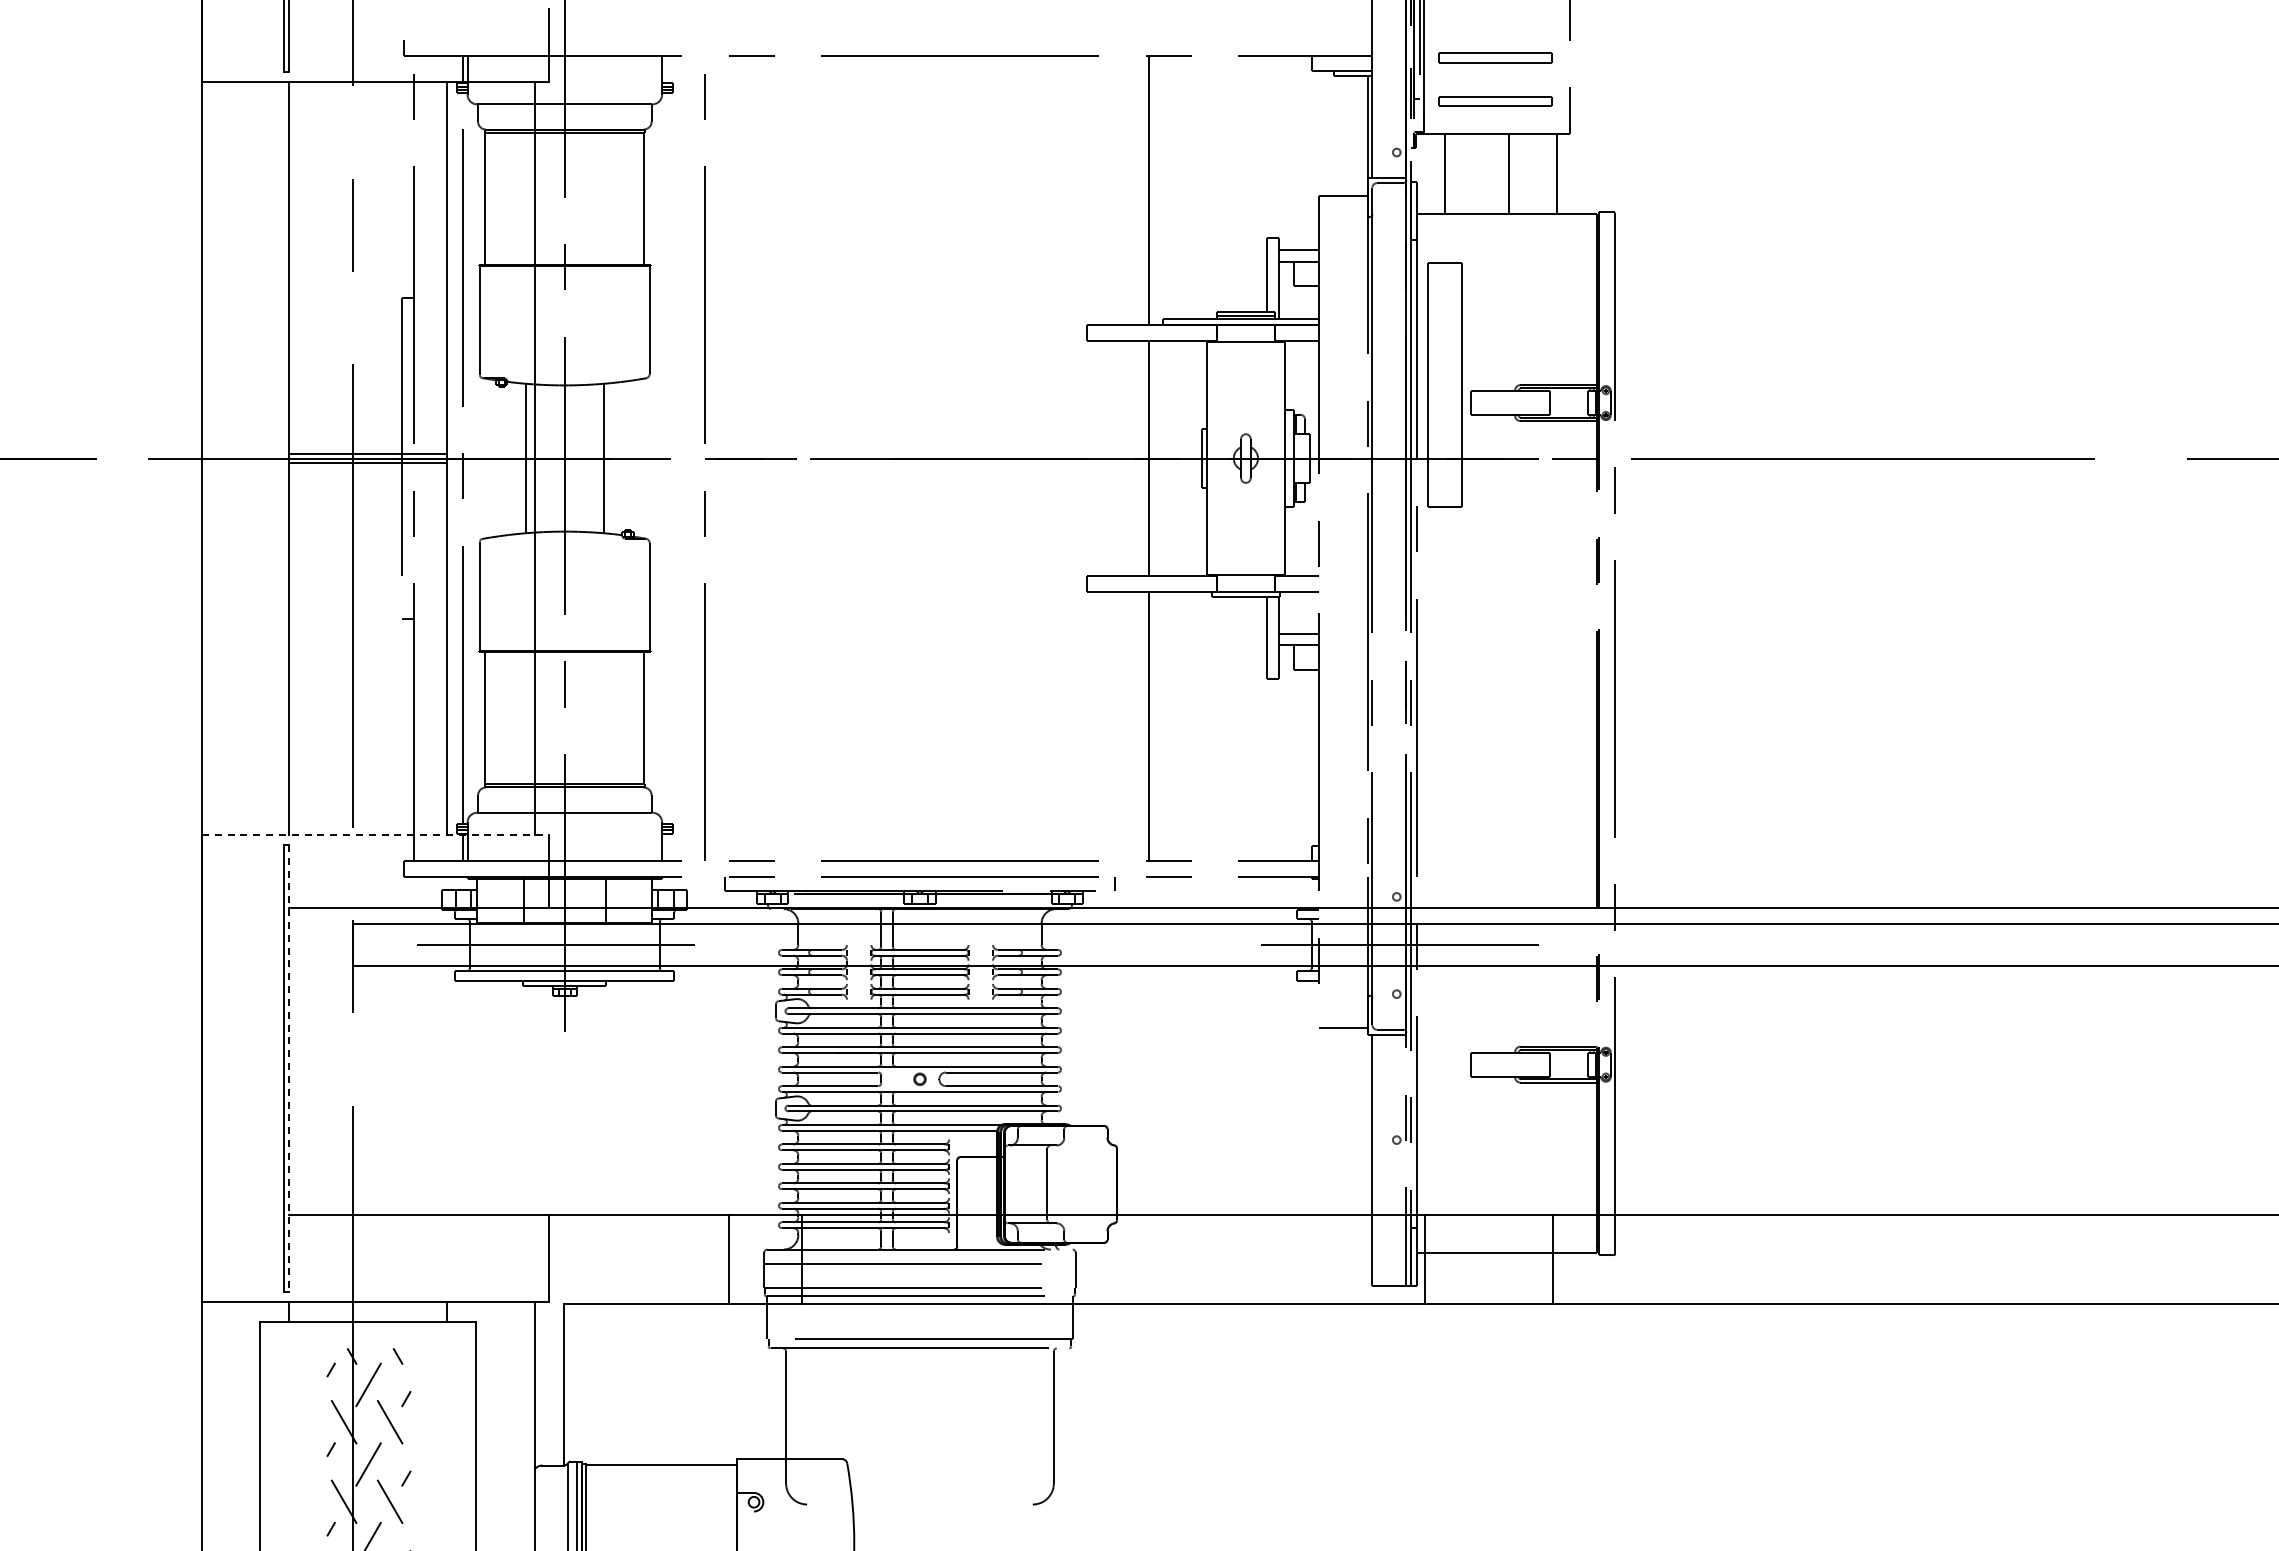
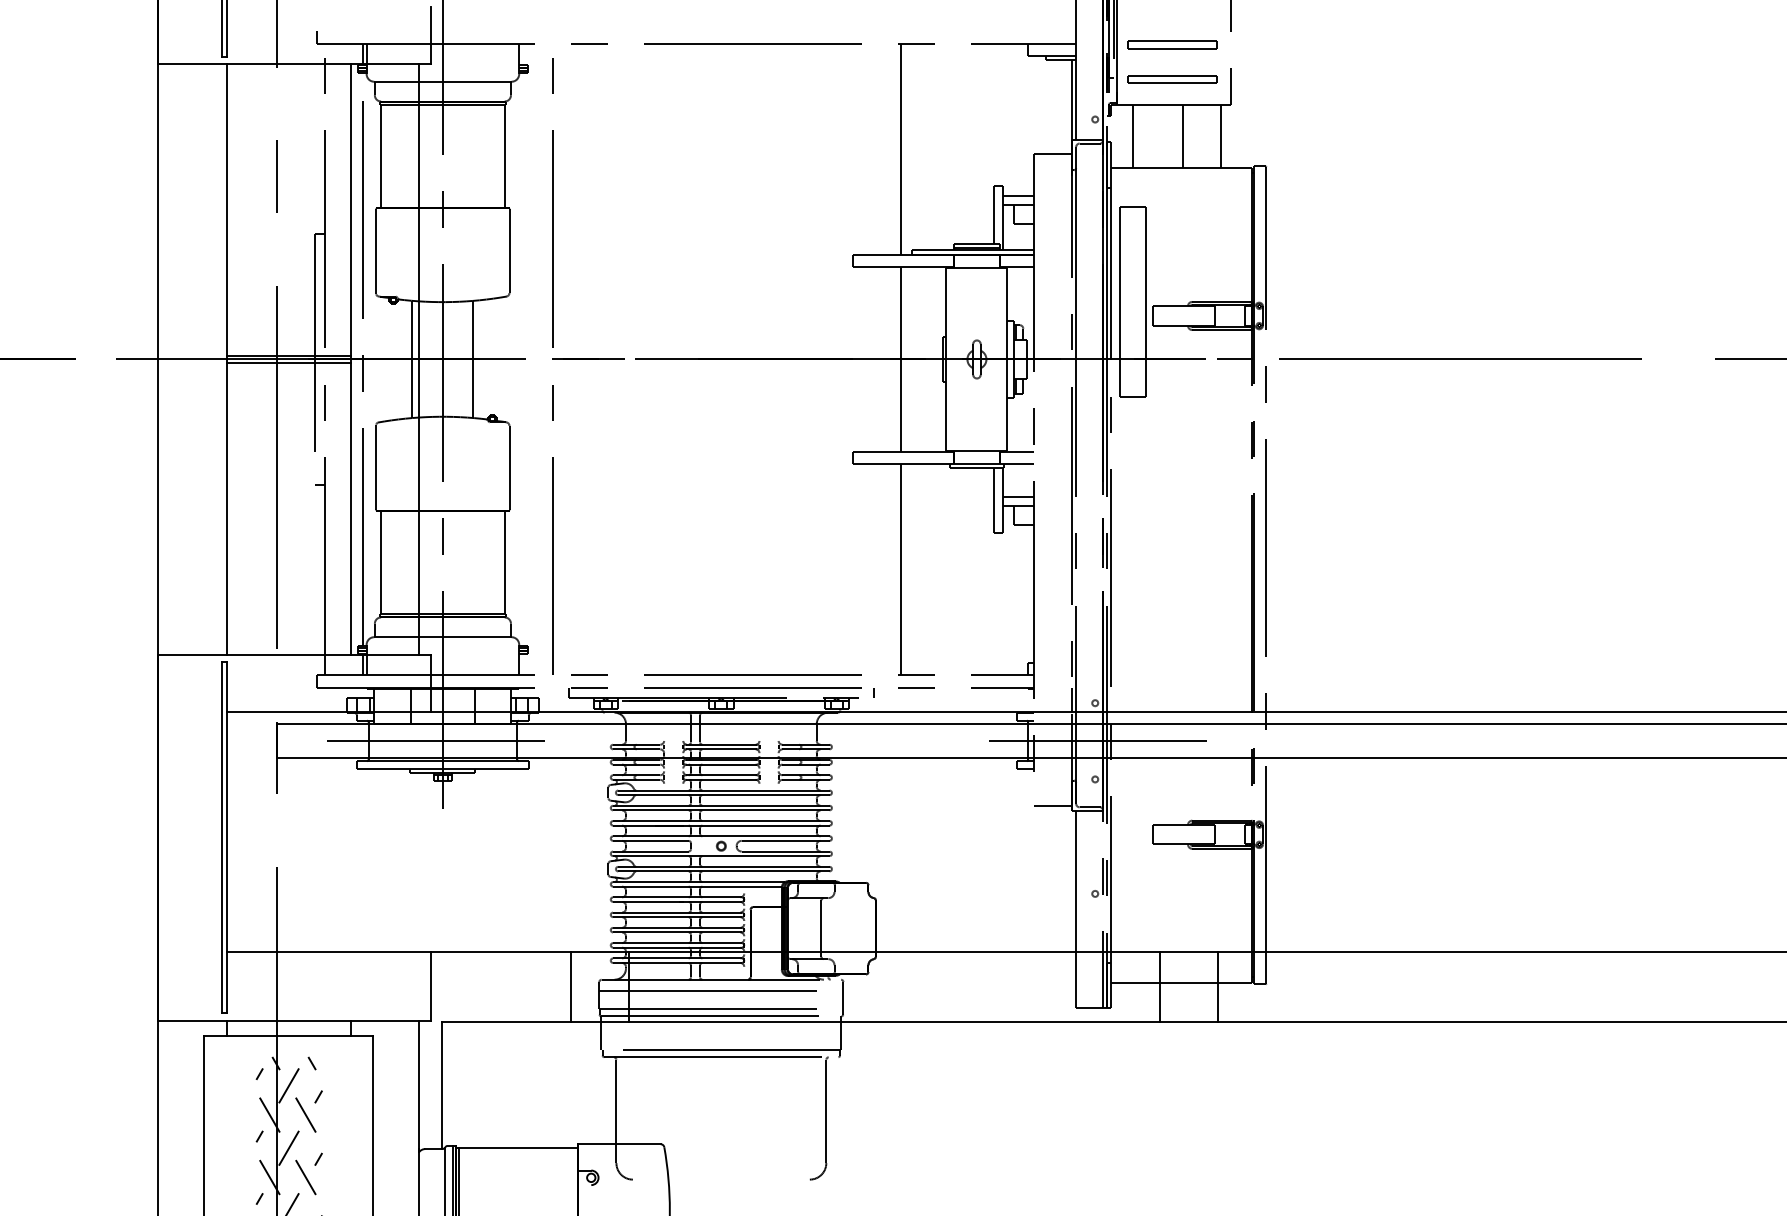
line: (375, 835) -> (294, 655), dashed -> solid
line: (289, 1068) -> (227, 837), dashed -> solid
line: (1424, 1259) -> (1160, 987), moved

